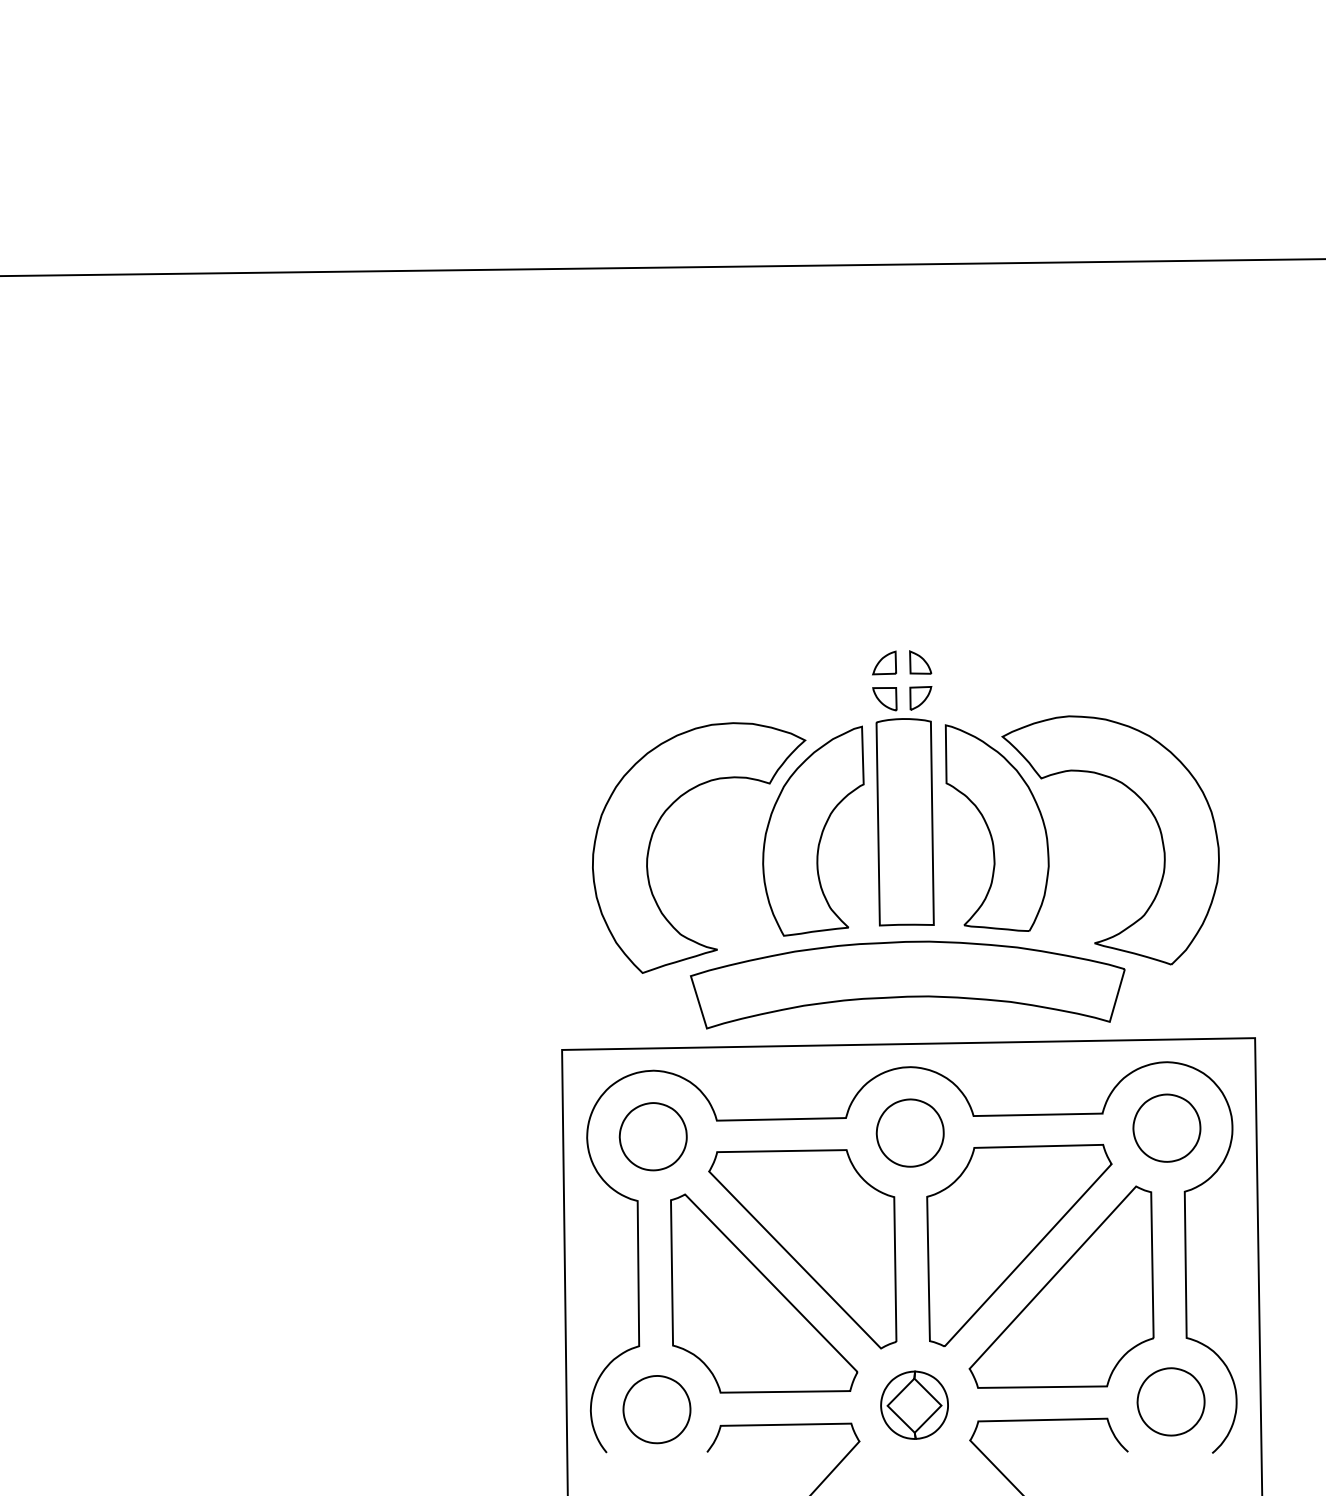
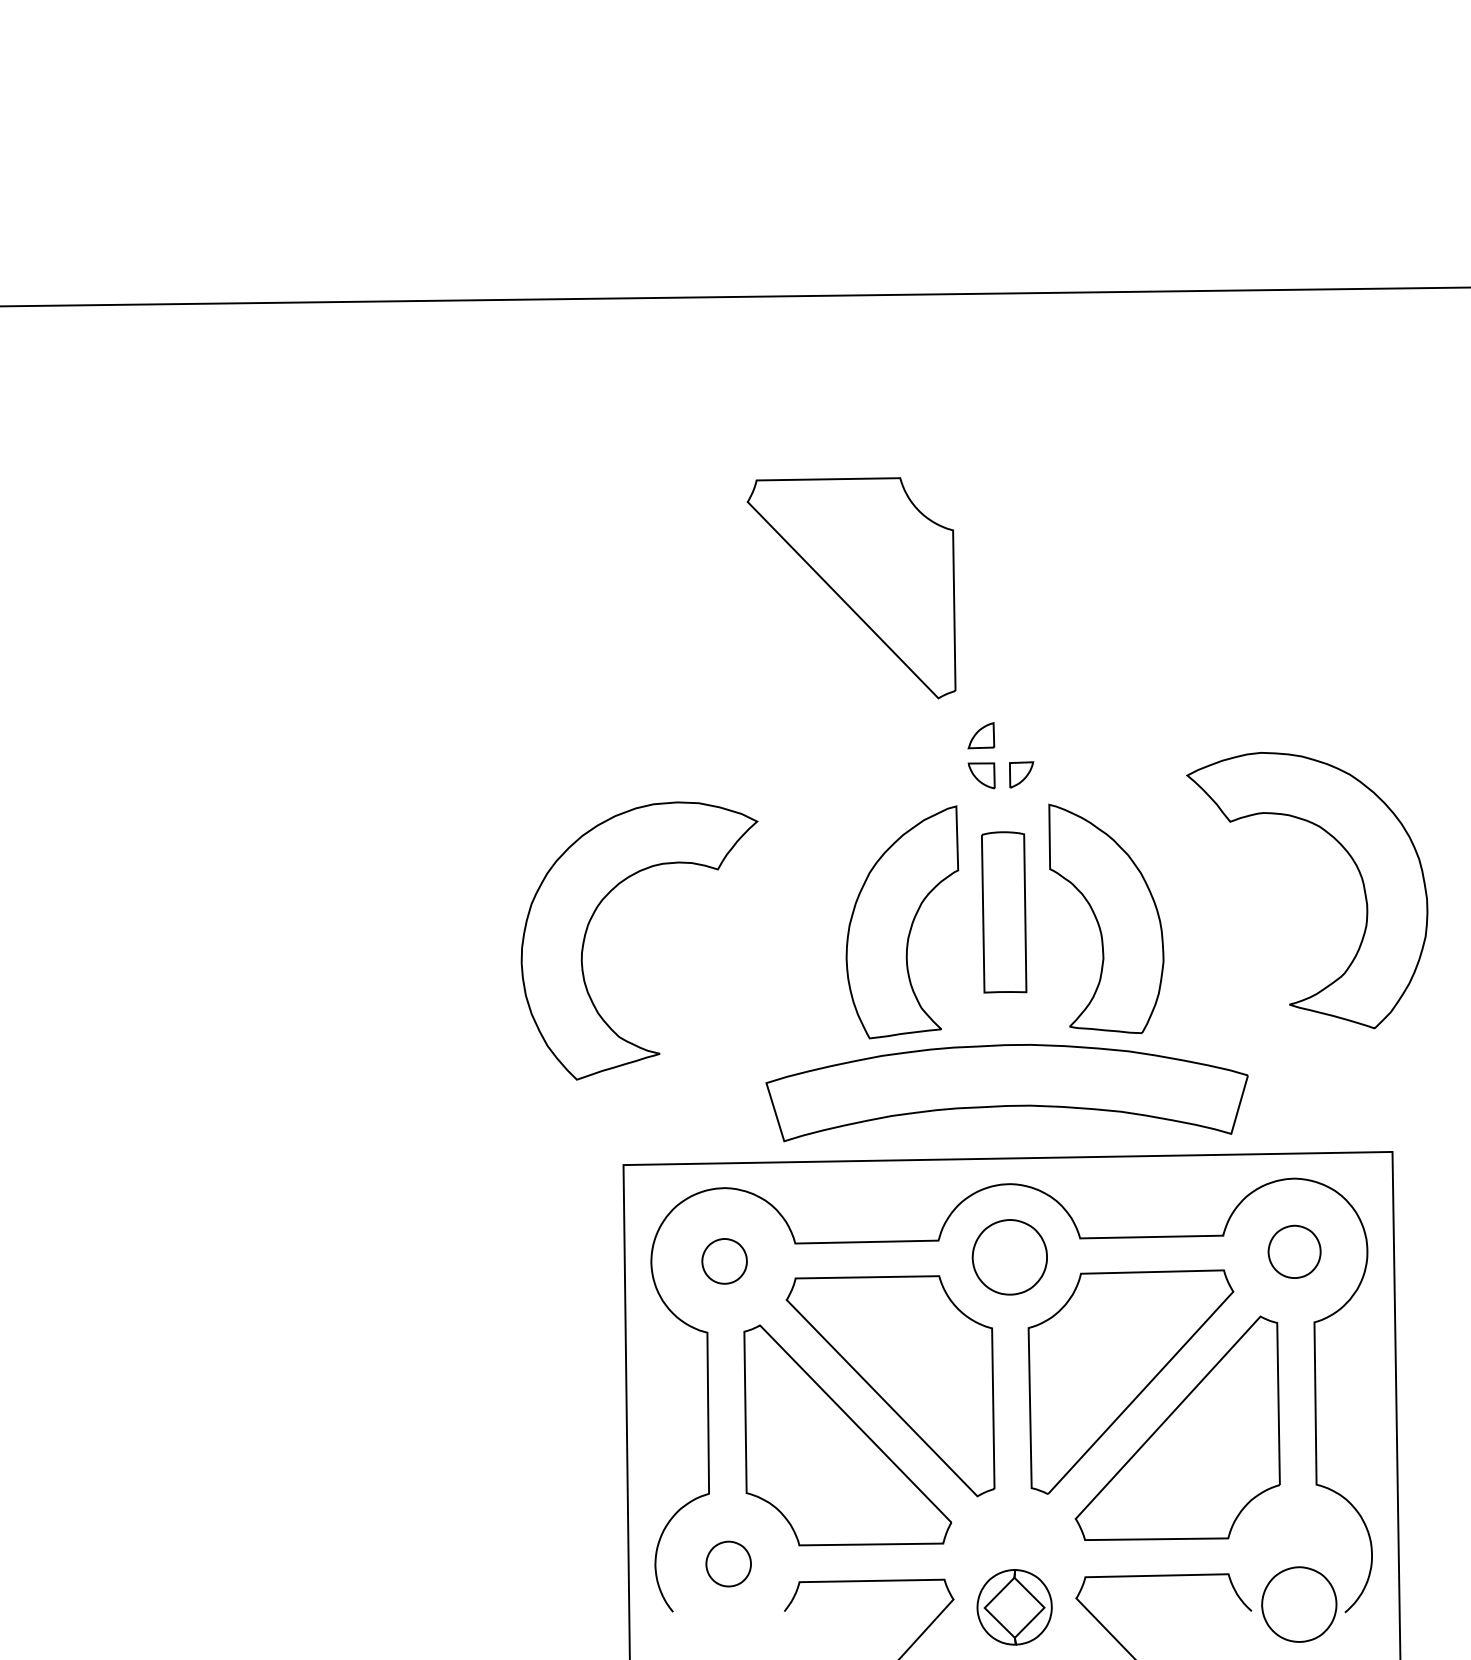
part: (767, 530) -> (851, 588), added
part: (919, 661) -> (1020, 734), removed
part: (1153, 816) -> (1354, 864), moved
part: (904, 822) -> (1003, 912), size x0.7
part: (657, 825) -> (593, 916), moved
part: (1166, 1127) -> (1294, 1251), size x0.7
part: (653, 1136) -> (724, 1261), size x0.6
part: (1171, 1401) -> (1299, 1604), moved
part: (914, 1405) -> (1014, 1607), moved
part: (656, 1409) -> (728, 1563), size x0.6

